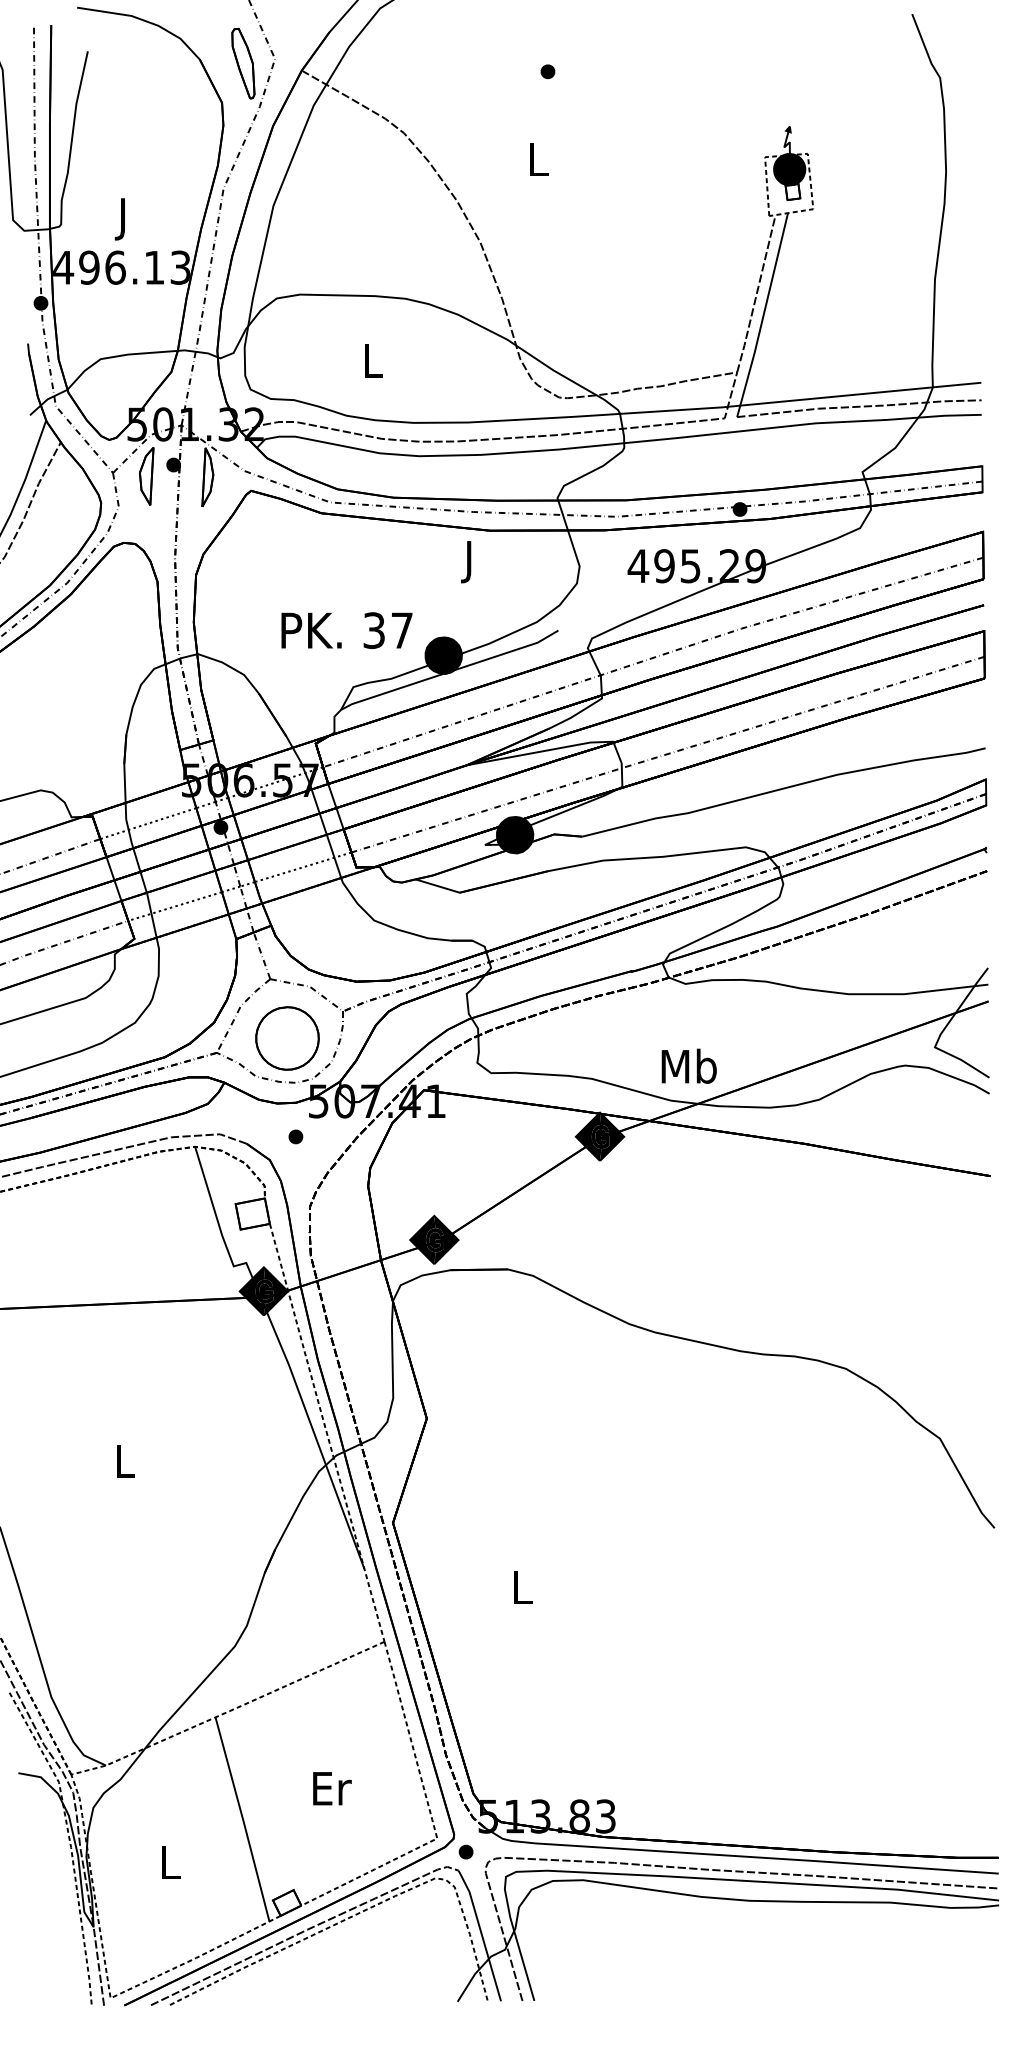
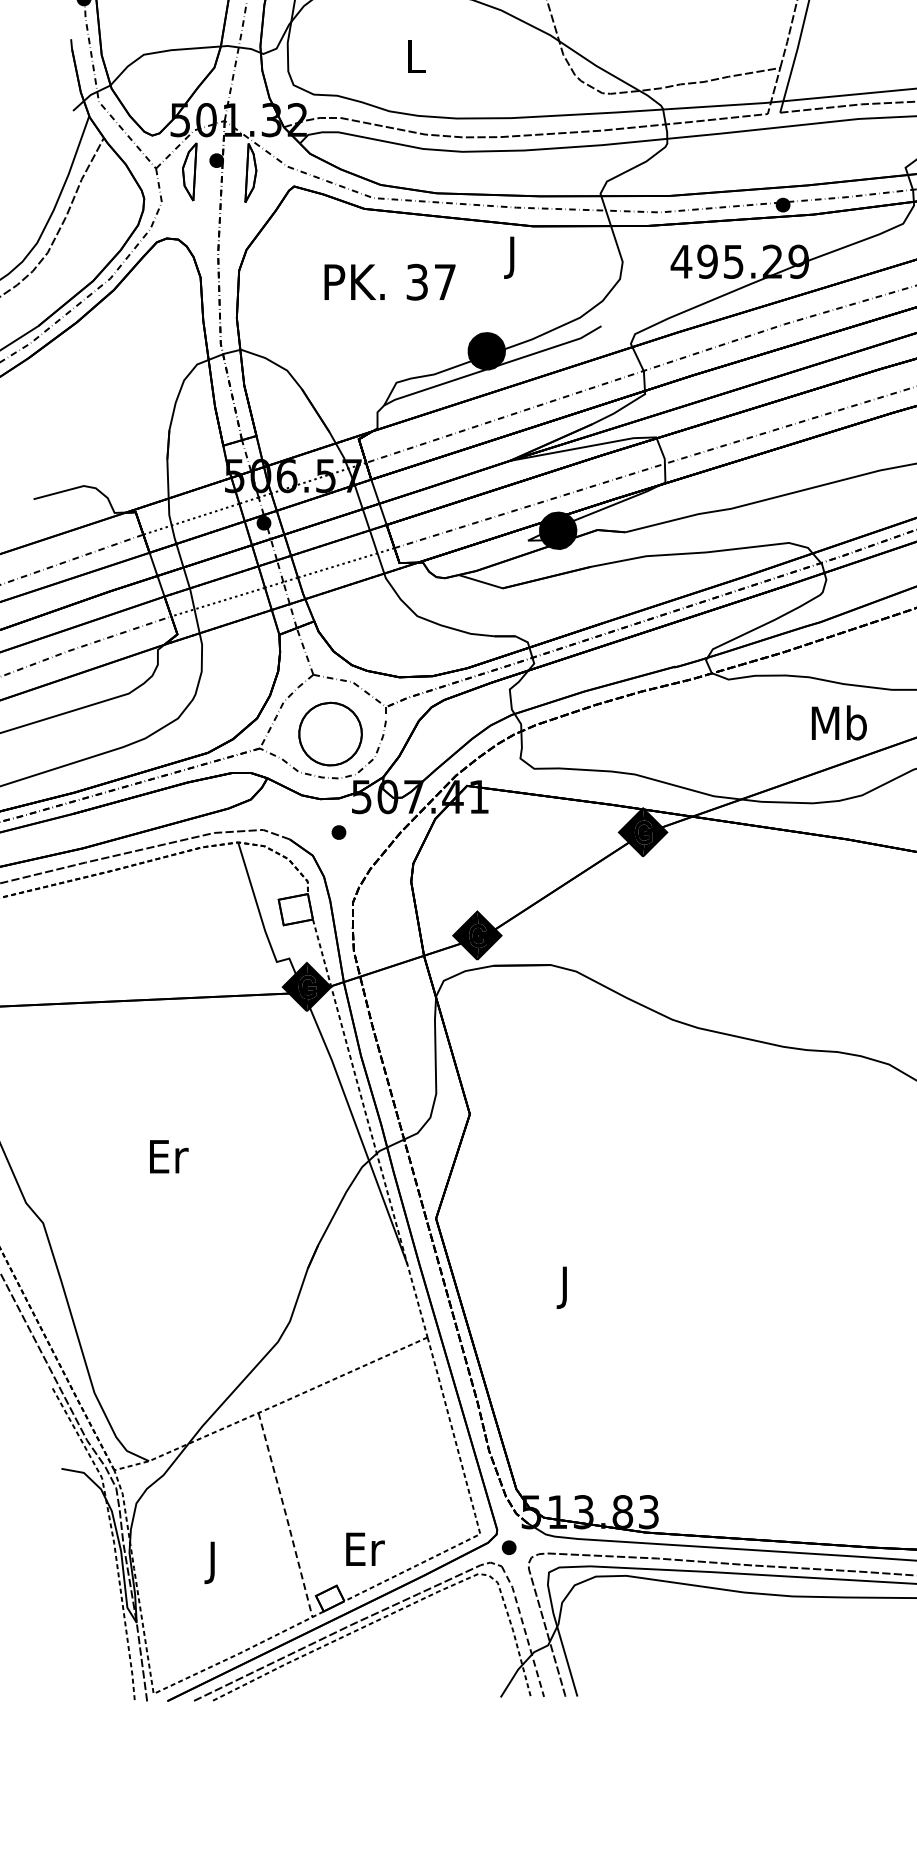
text: (346, 630) -> (389, 282), moved
text: (688, 1065) -> (838, 722), moved
text: (126, 1460) -> (169, 1156), L -> Er
text: (522, 1592) -> (565, 1288), L -> J
text: (332, 1788) -> (365, 1549), moved
line: (243, 1820) -> (286, 1516), solid -> dashed
text: (170, 1867) -> (213, 1563), L -> J
line: (481, 1935) -> (524, 1631), solid -> dashed

